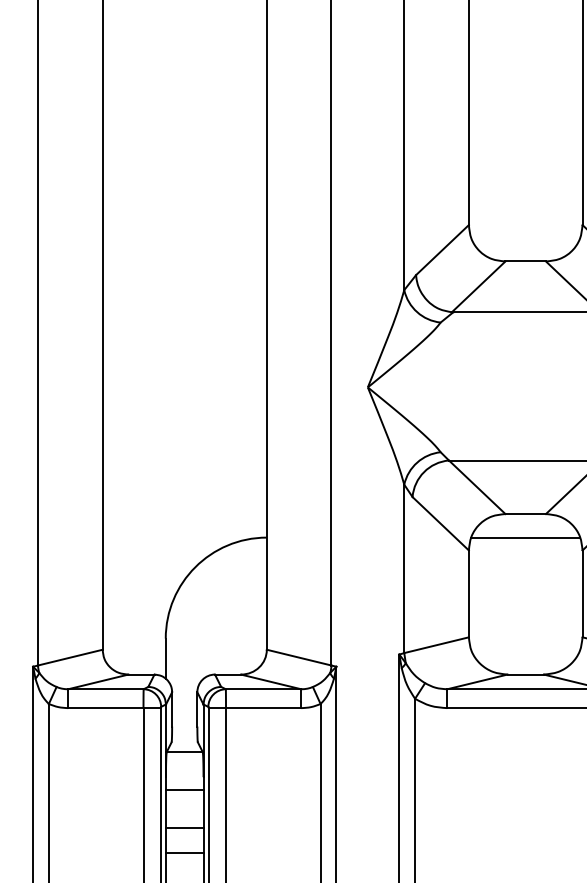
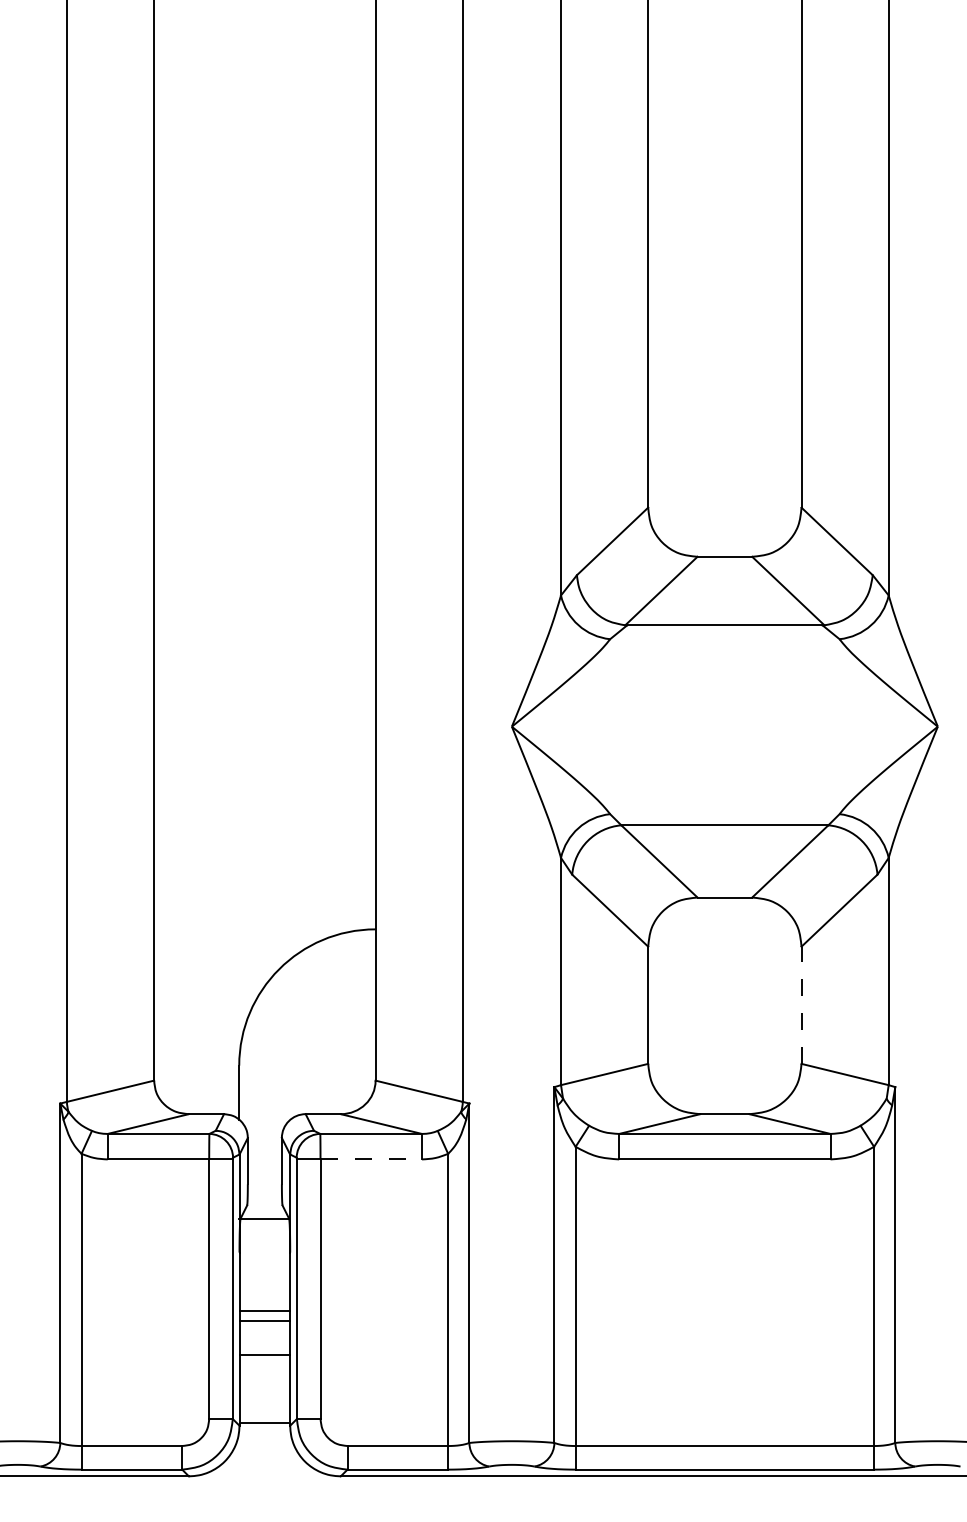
line: (525, 537) -> (724, 929), removed
line: (582, 594) -> (801, 1005), solid -> dashed
line: (263, 708) -> (371, 1159), solid -> dashed
line: (184, 790) -> (264, 1311), moved

